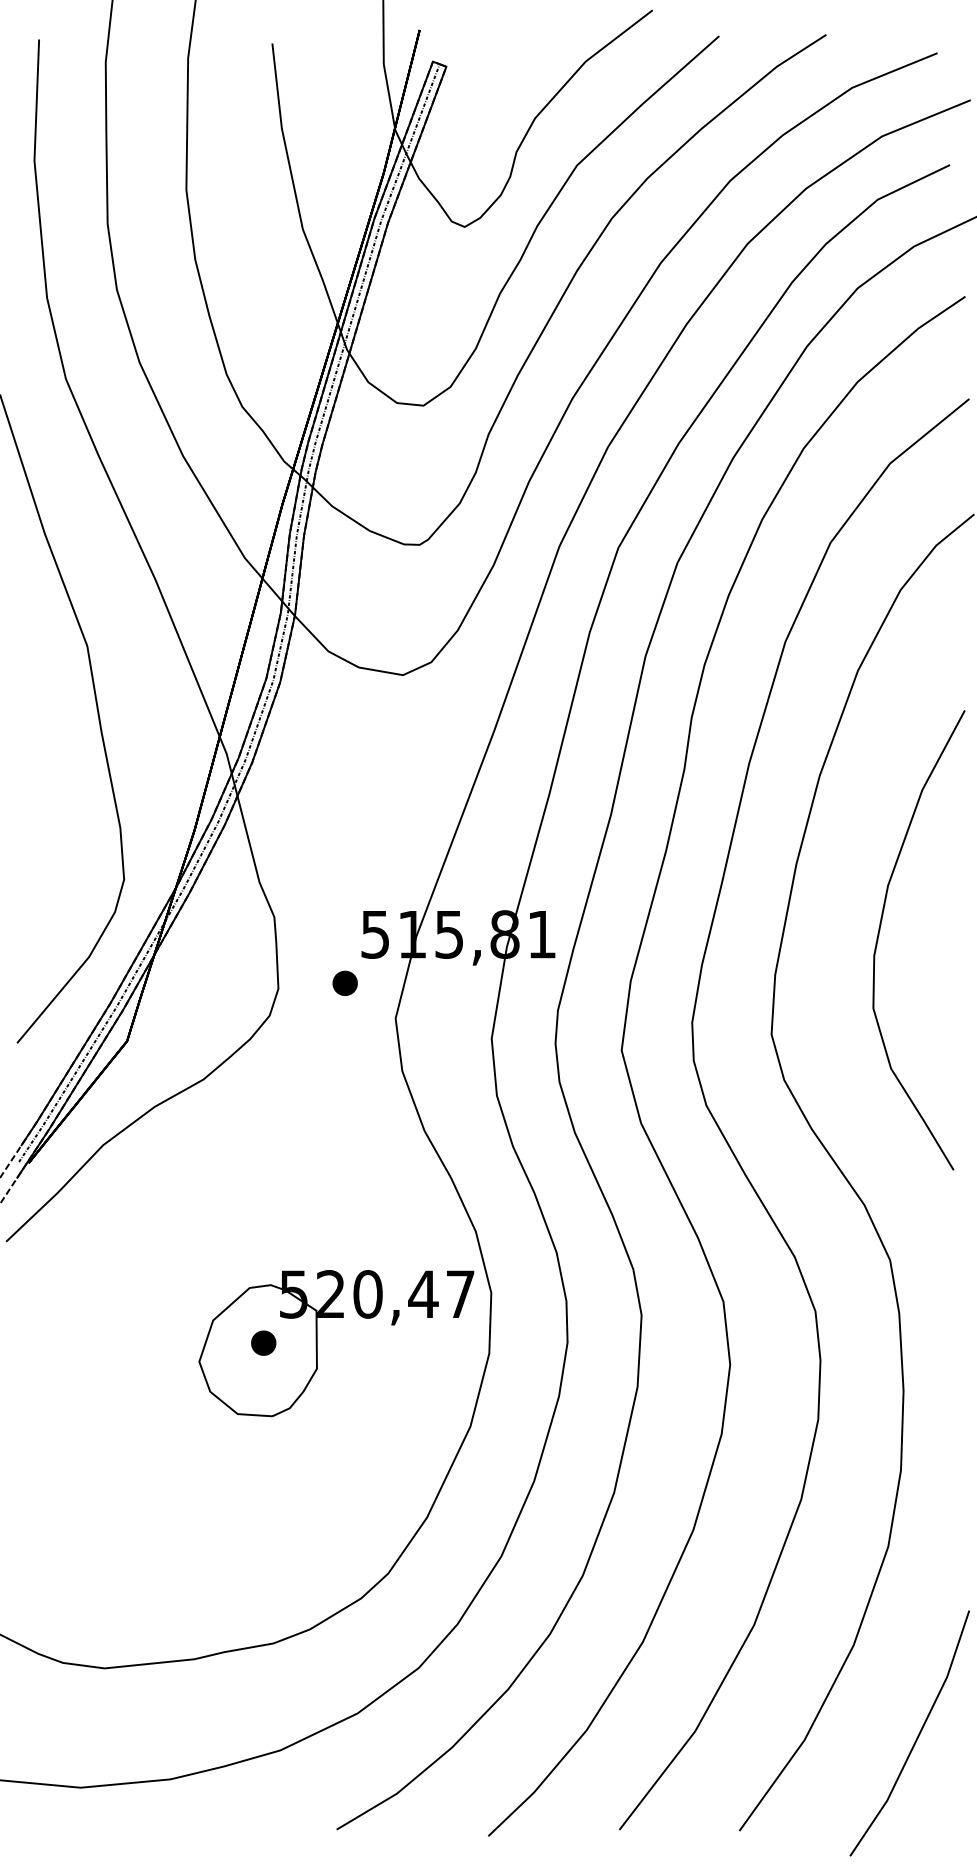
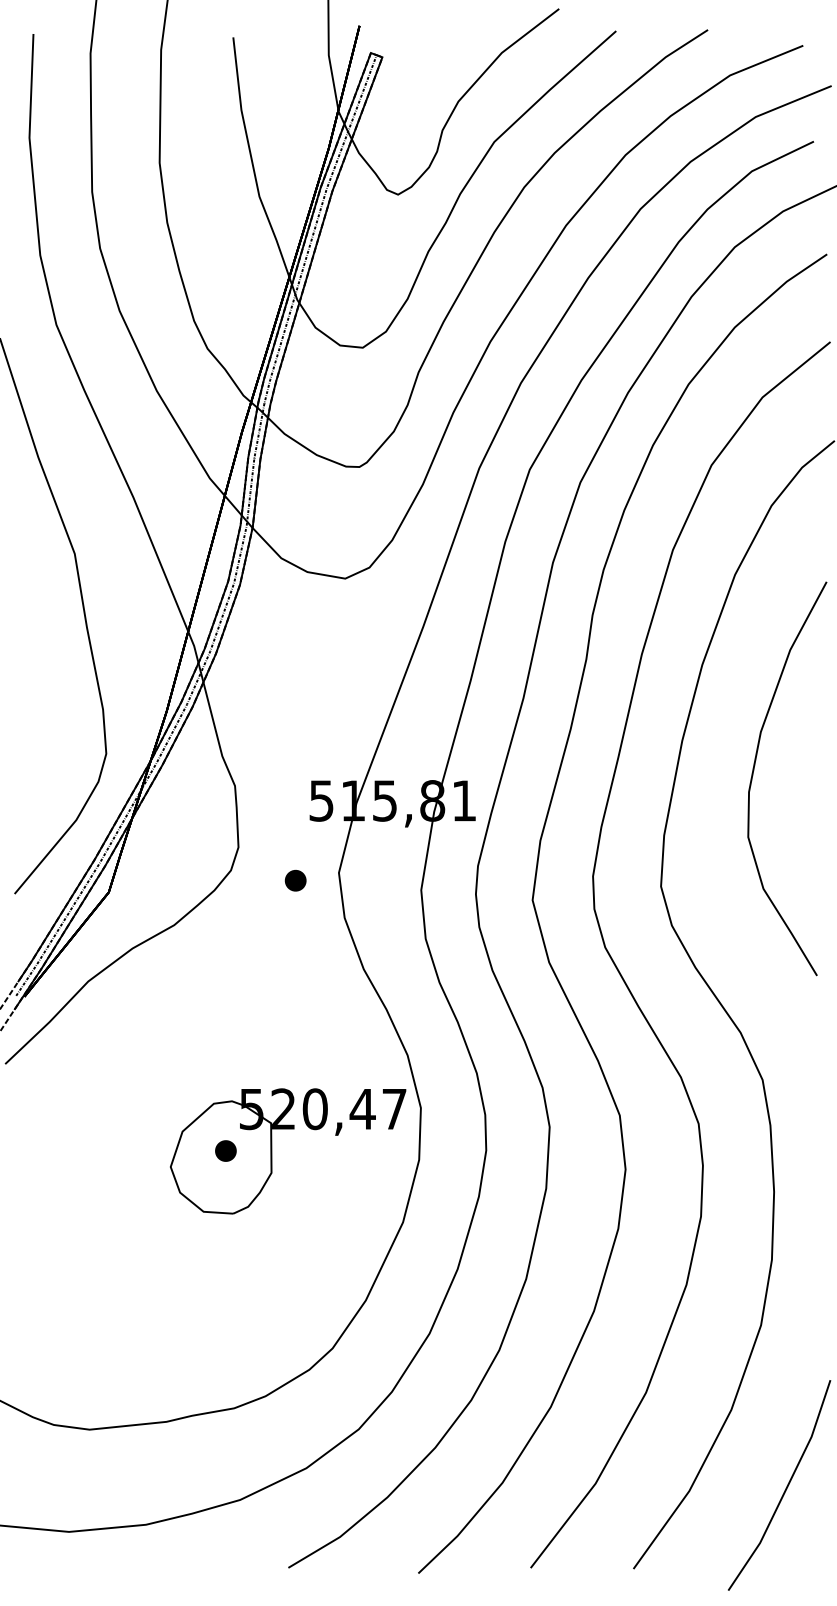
curve: (880, 930) -> (754, 770), moved
part: (344, 983) -> (295, 880), moved

